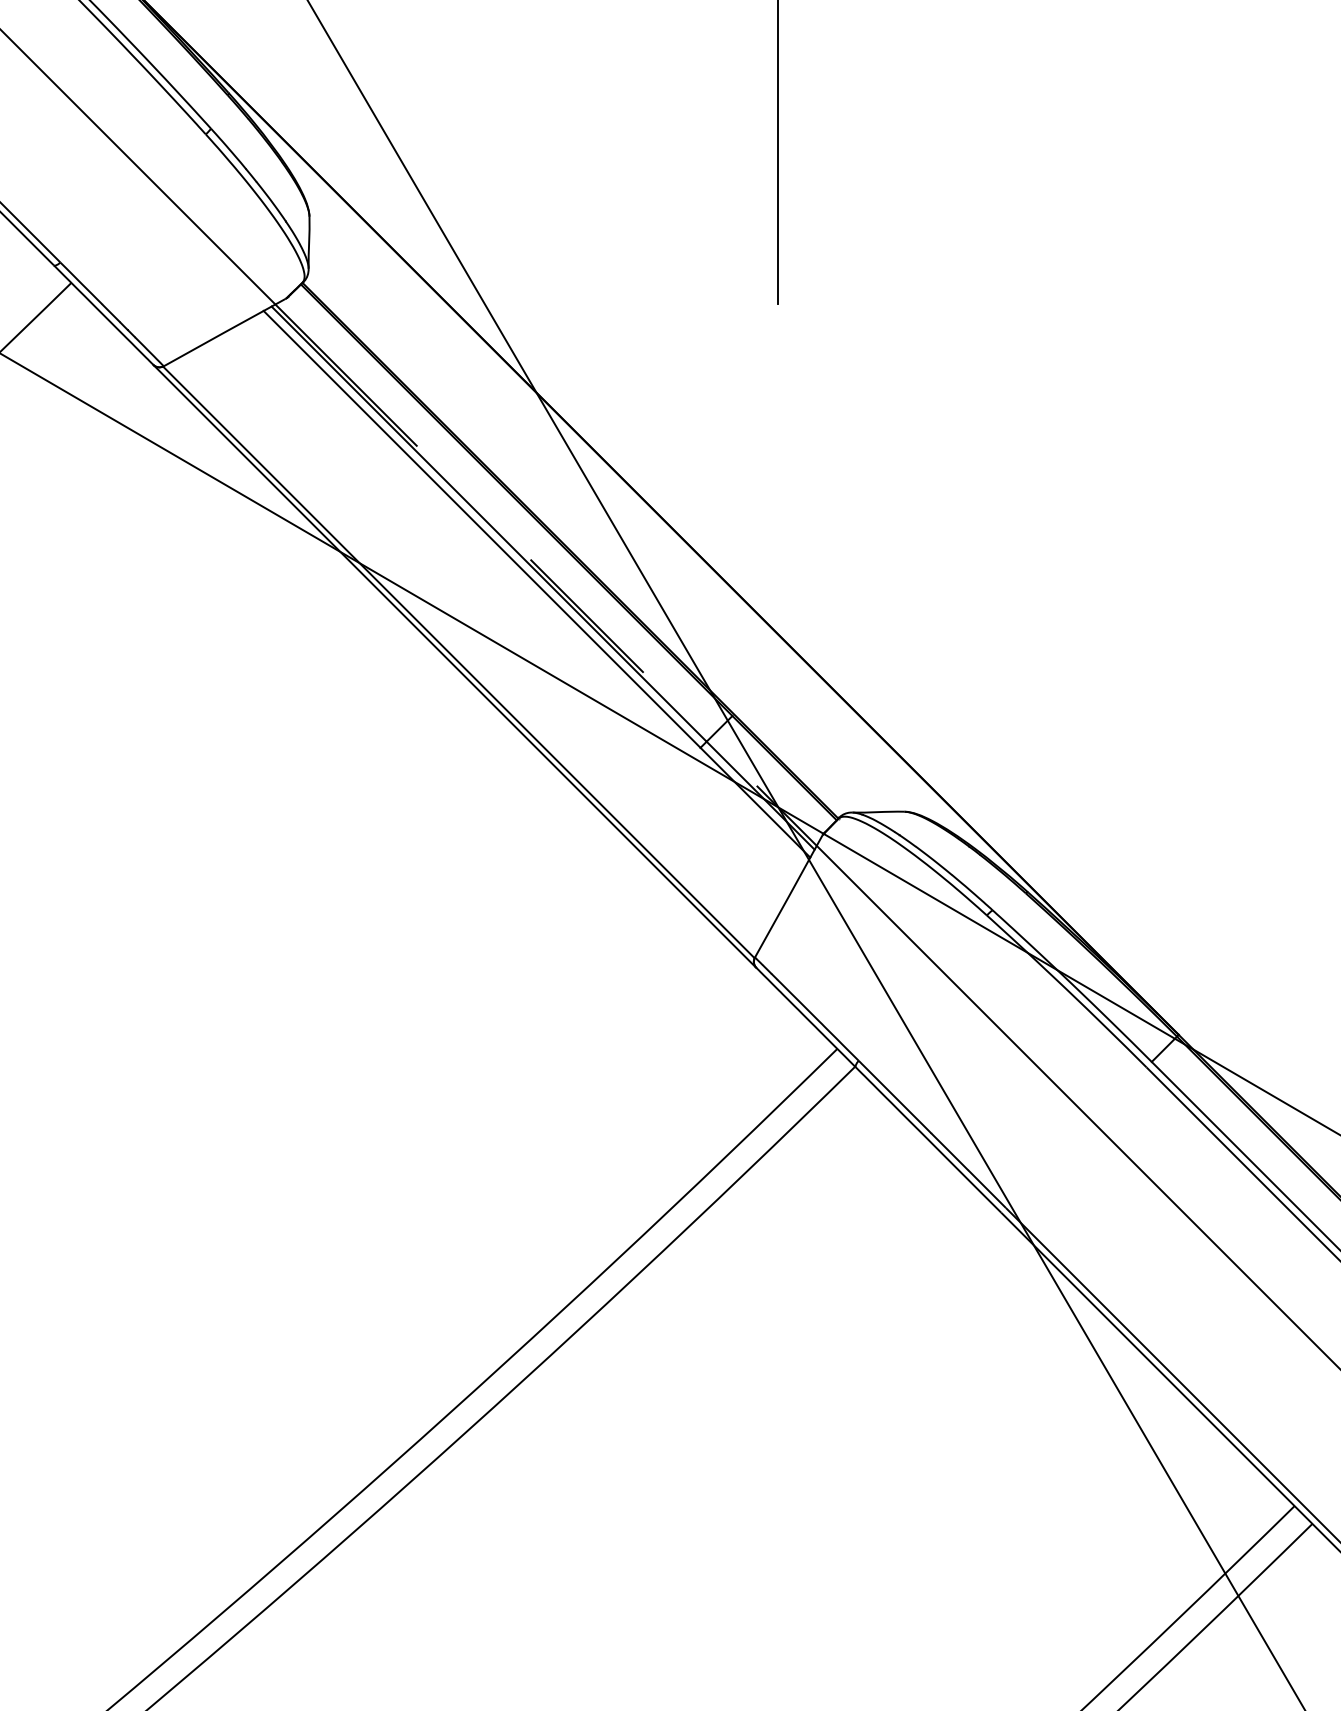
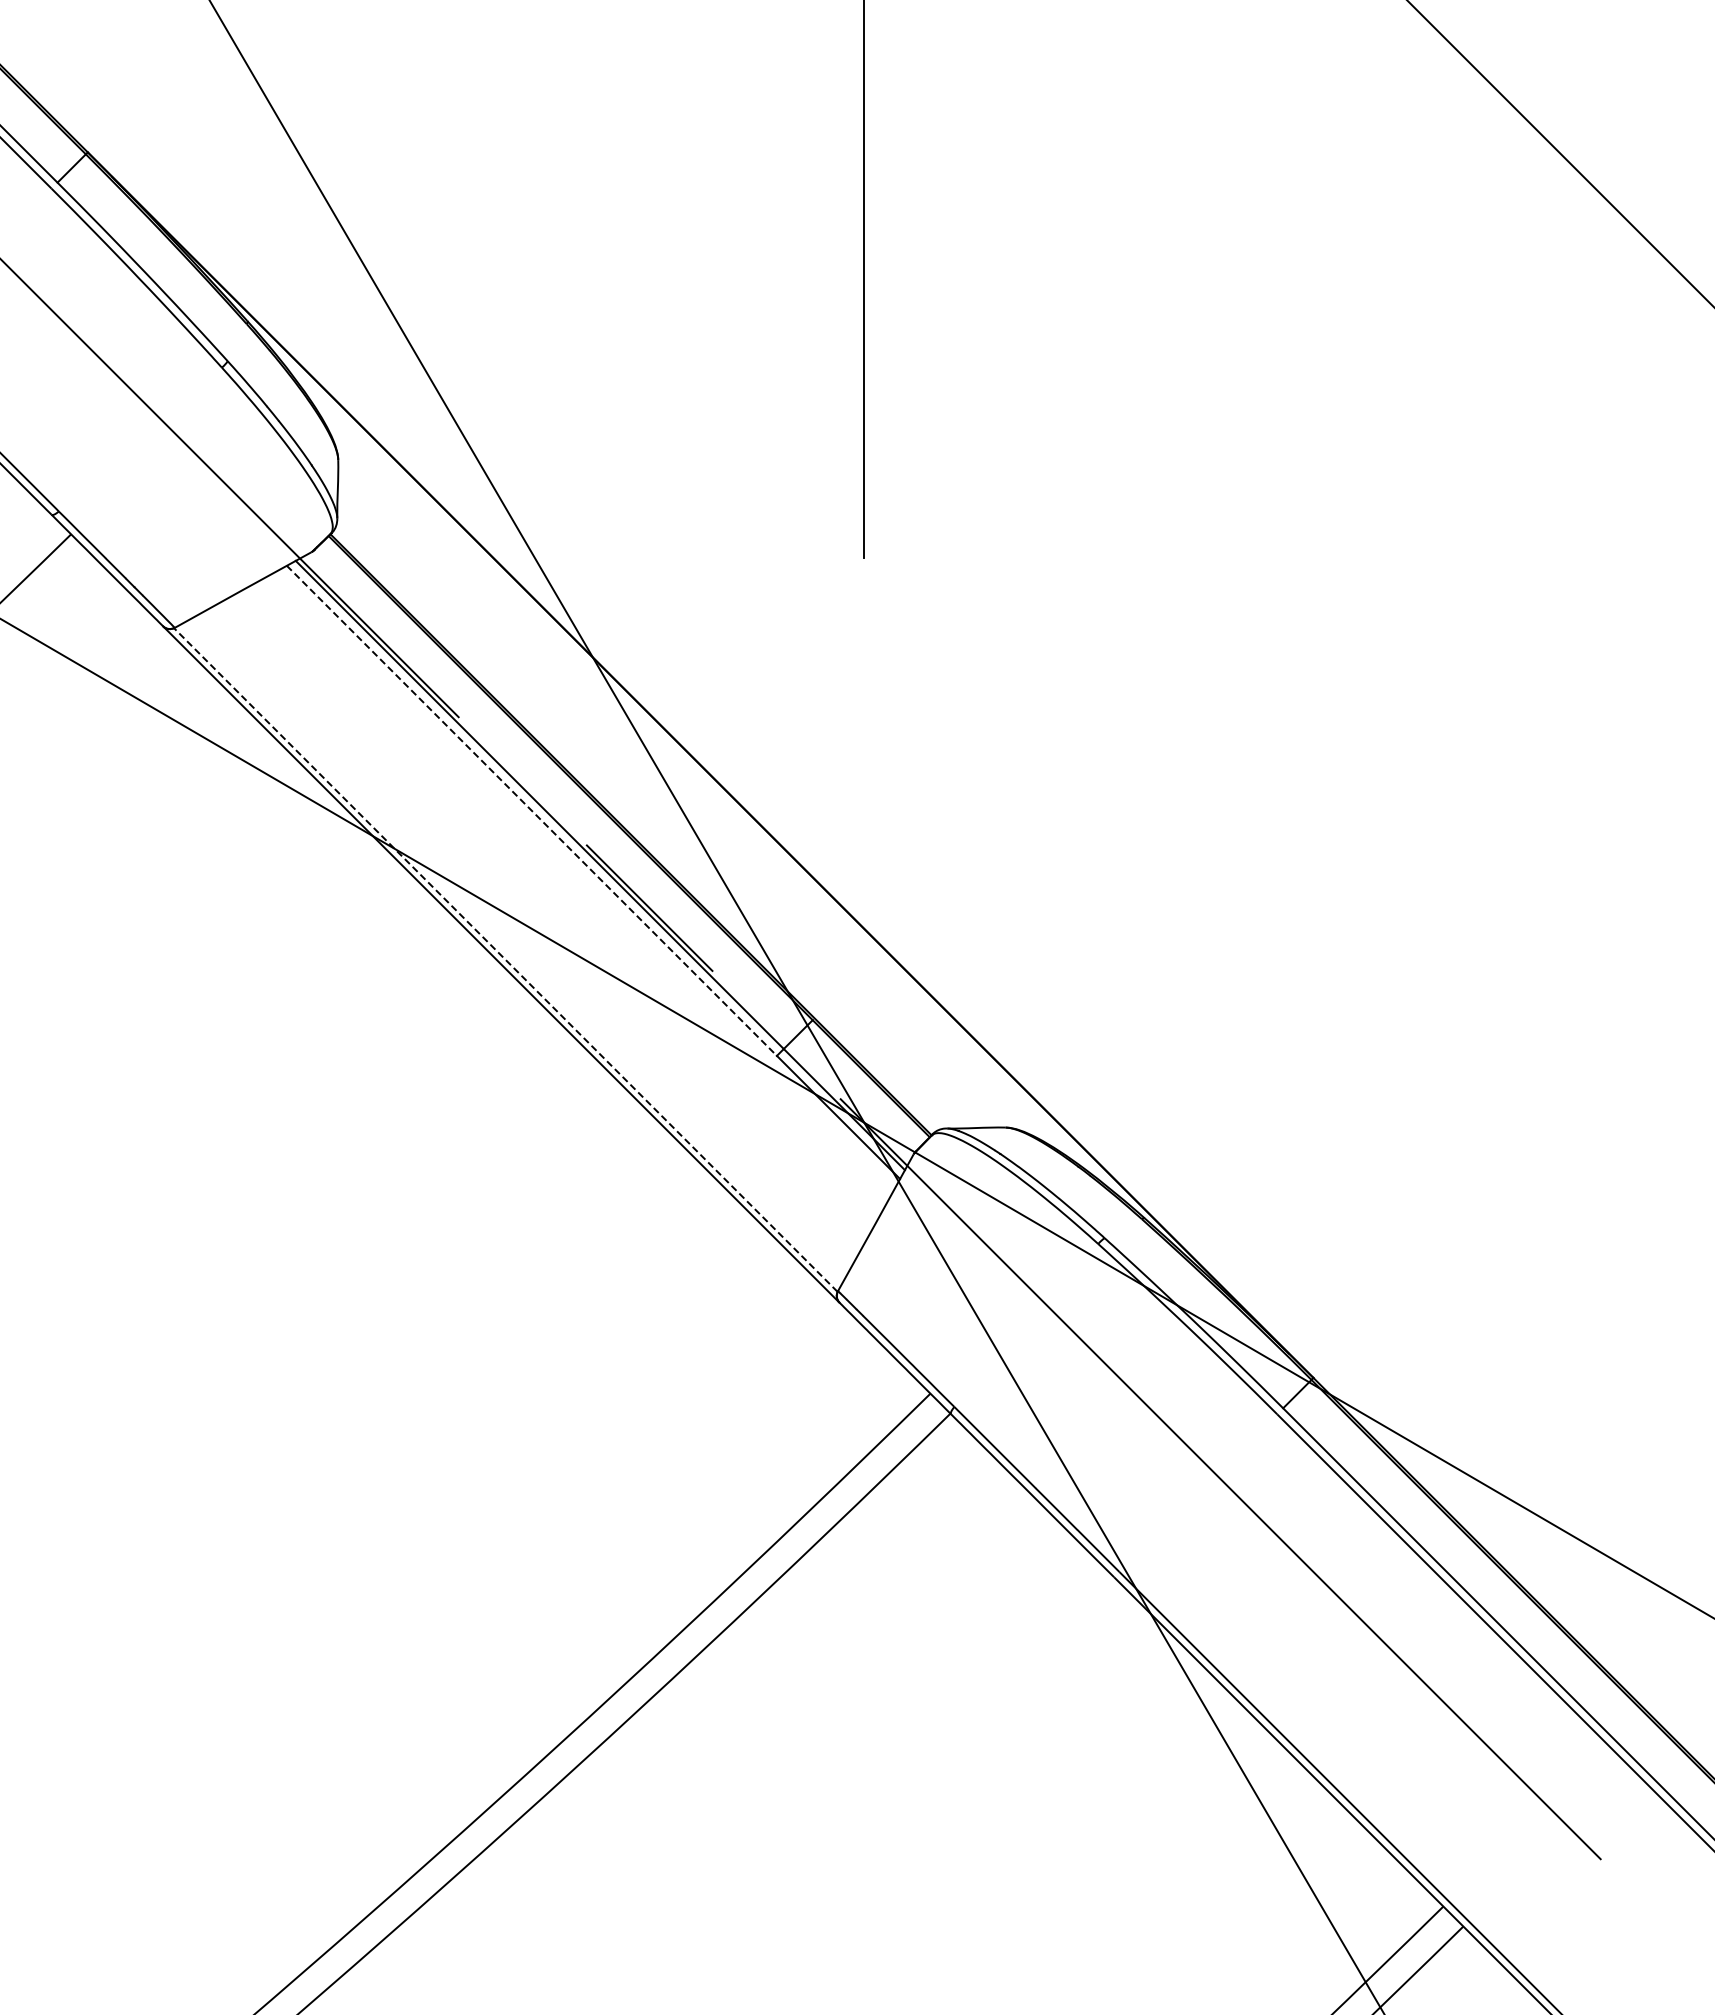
line: (481, 529) -> (531, 810), solid -> dashed
line: (458, 661) -> (505, 959), solid -> dashed

